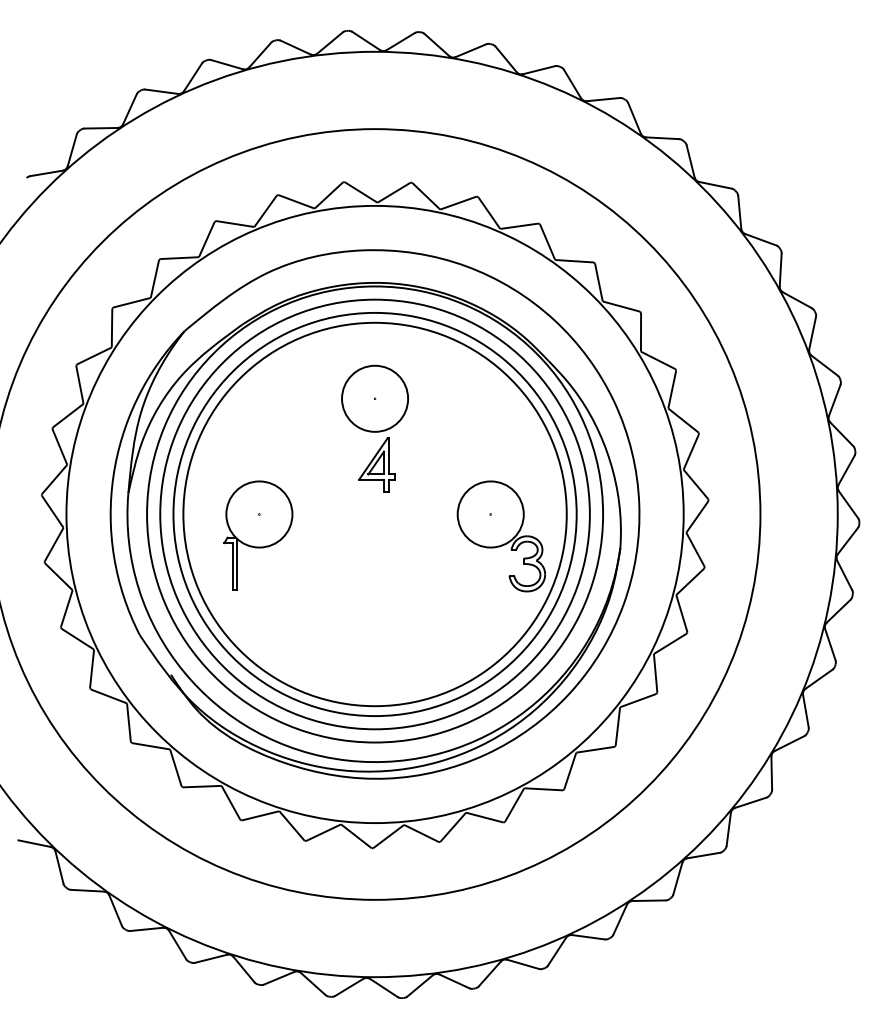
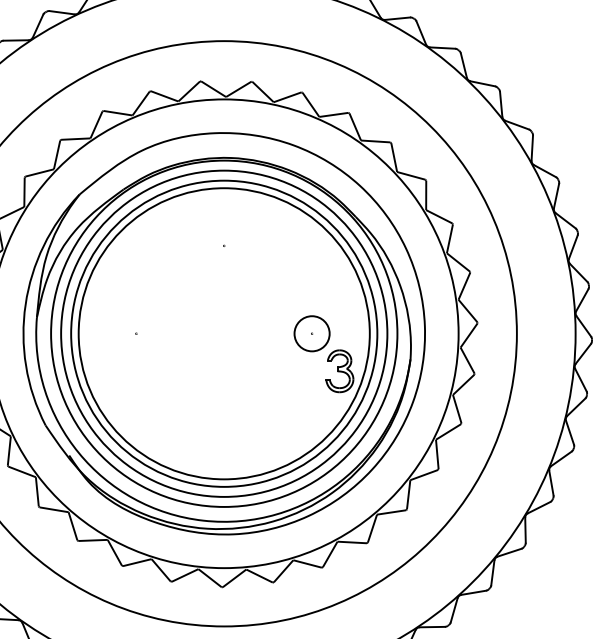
part: (374, 428) -> (223, 268), removed
circle: (490, 514) -> (311, 333), size x0.7
part: (258, 535) -> (135, 349), removed

